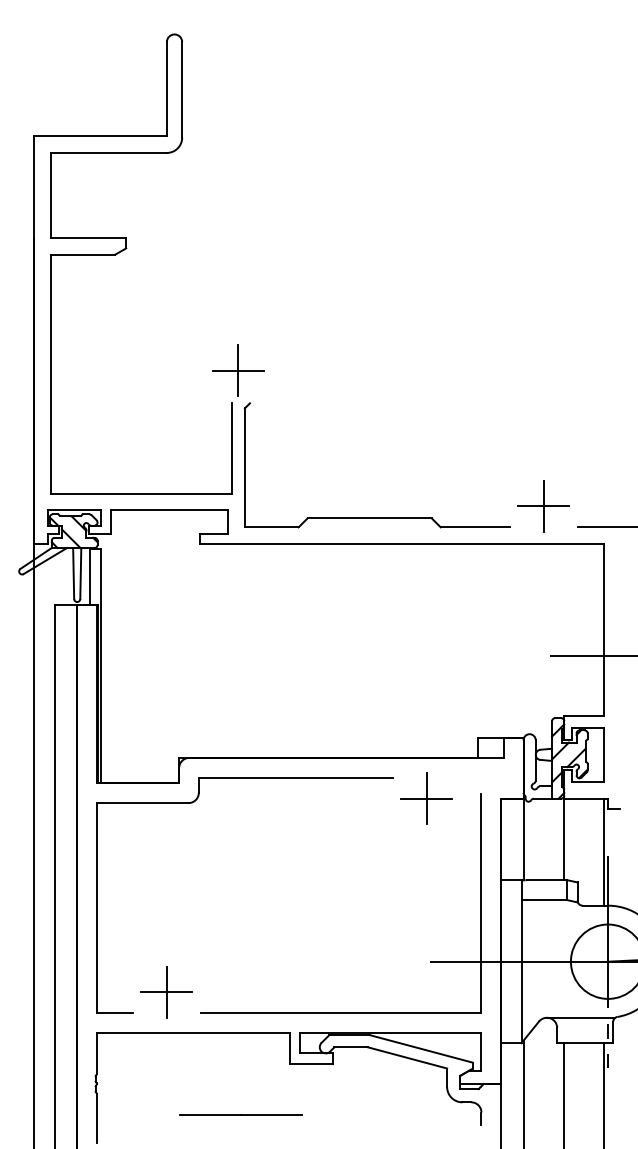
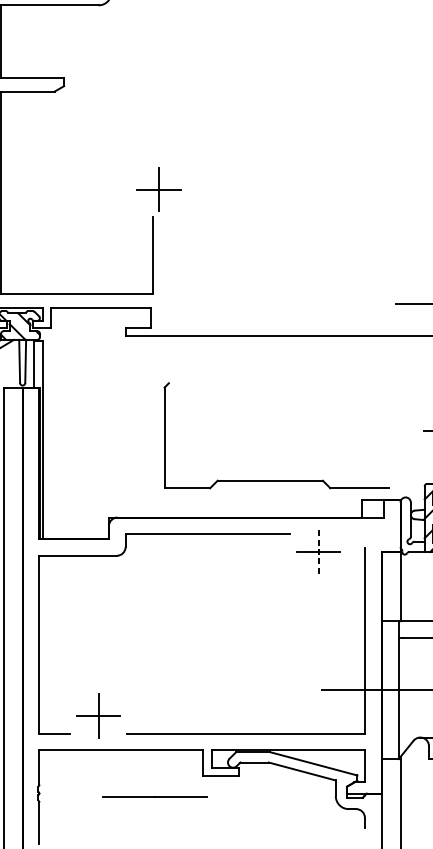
line: (543, 505) -> (417, 303), removed
part: (376, 517) -> (276, 479), moved
line: (426, 799) -> (318, 552), solid -> dashed
line: (240, 1114) -> (154, 796), moved

